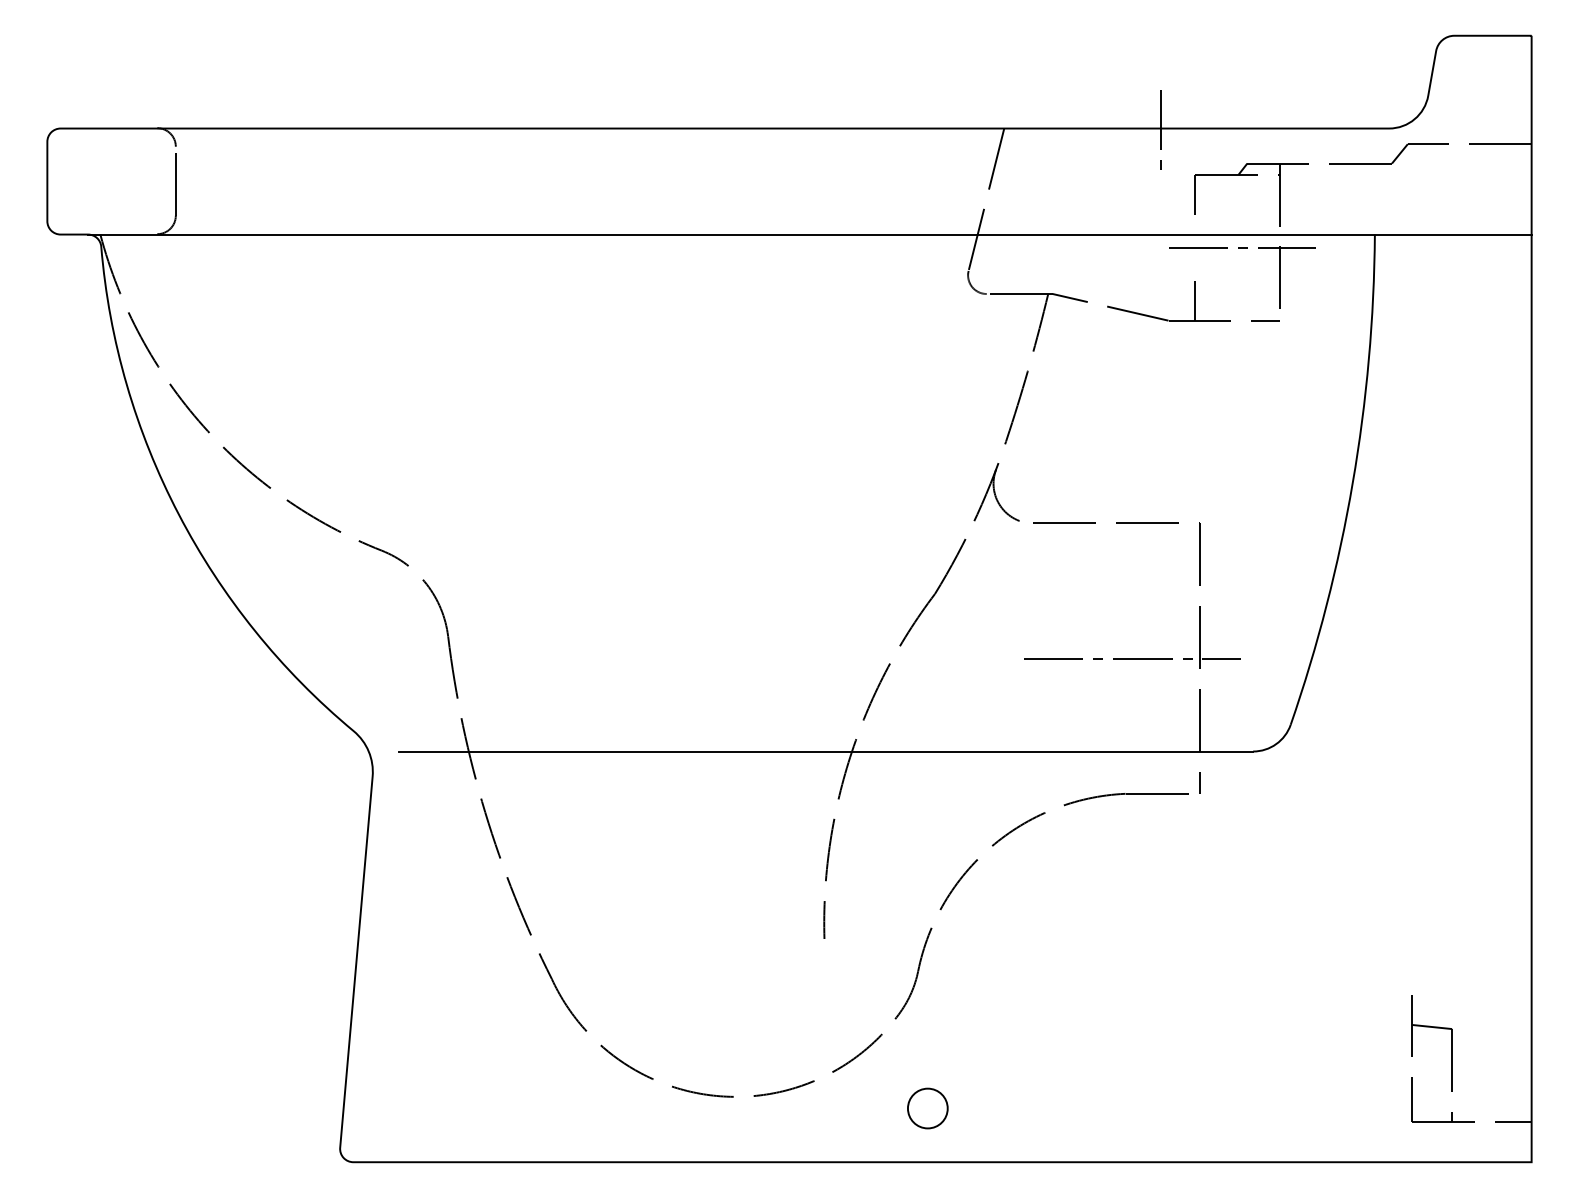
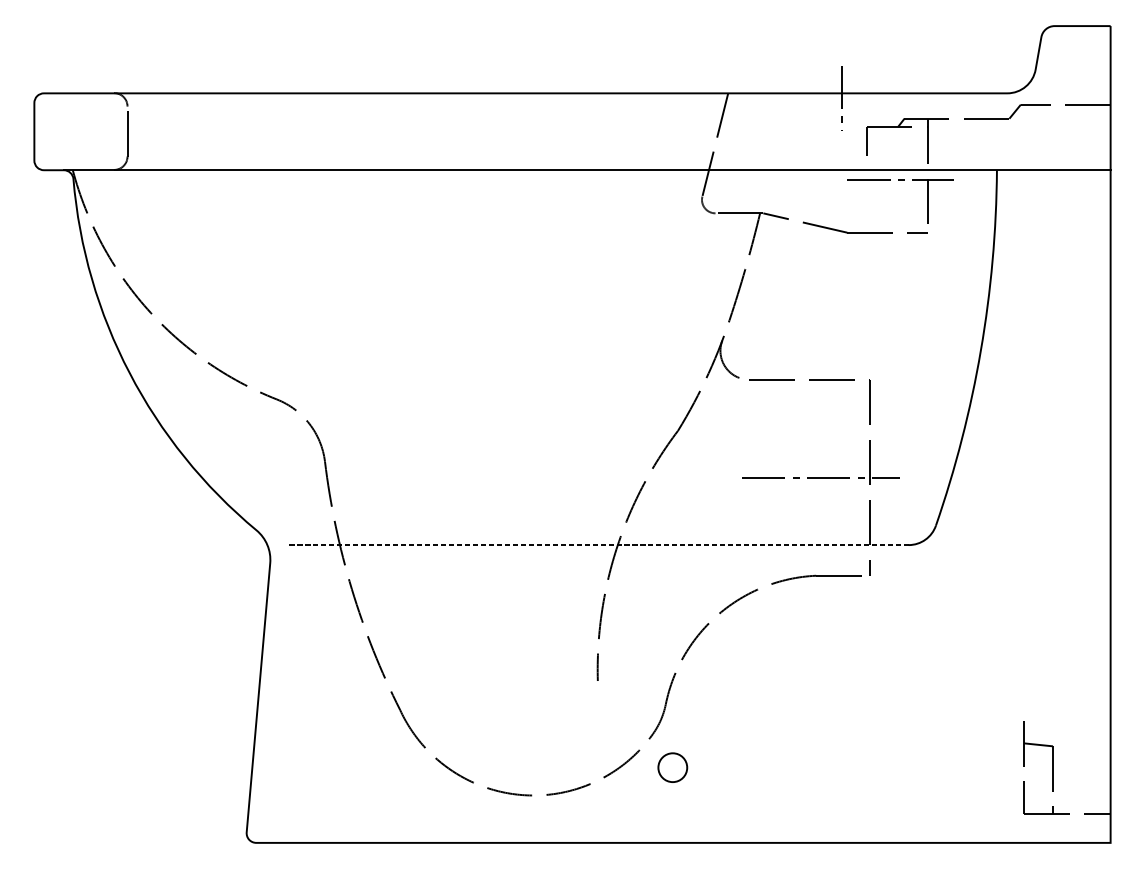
line: (1195, 300) -> (866, 218), removed
line: (826, 751) -> (599, 545), solid -> dashed
circle: (927, 1108) -> (672, 767), moved

